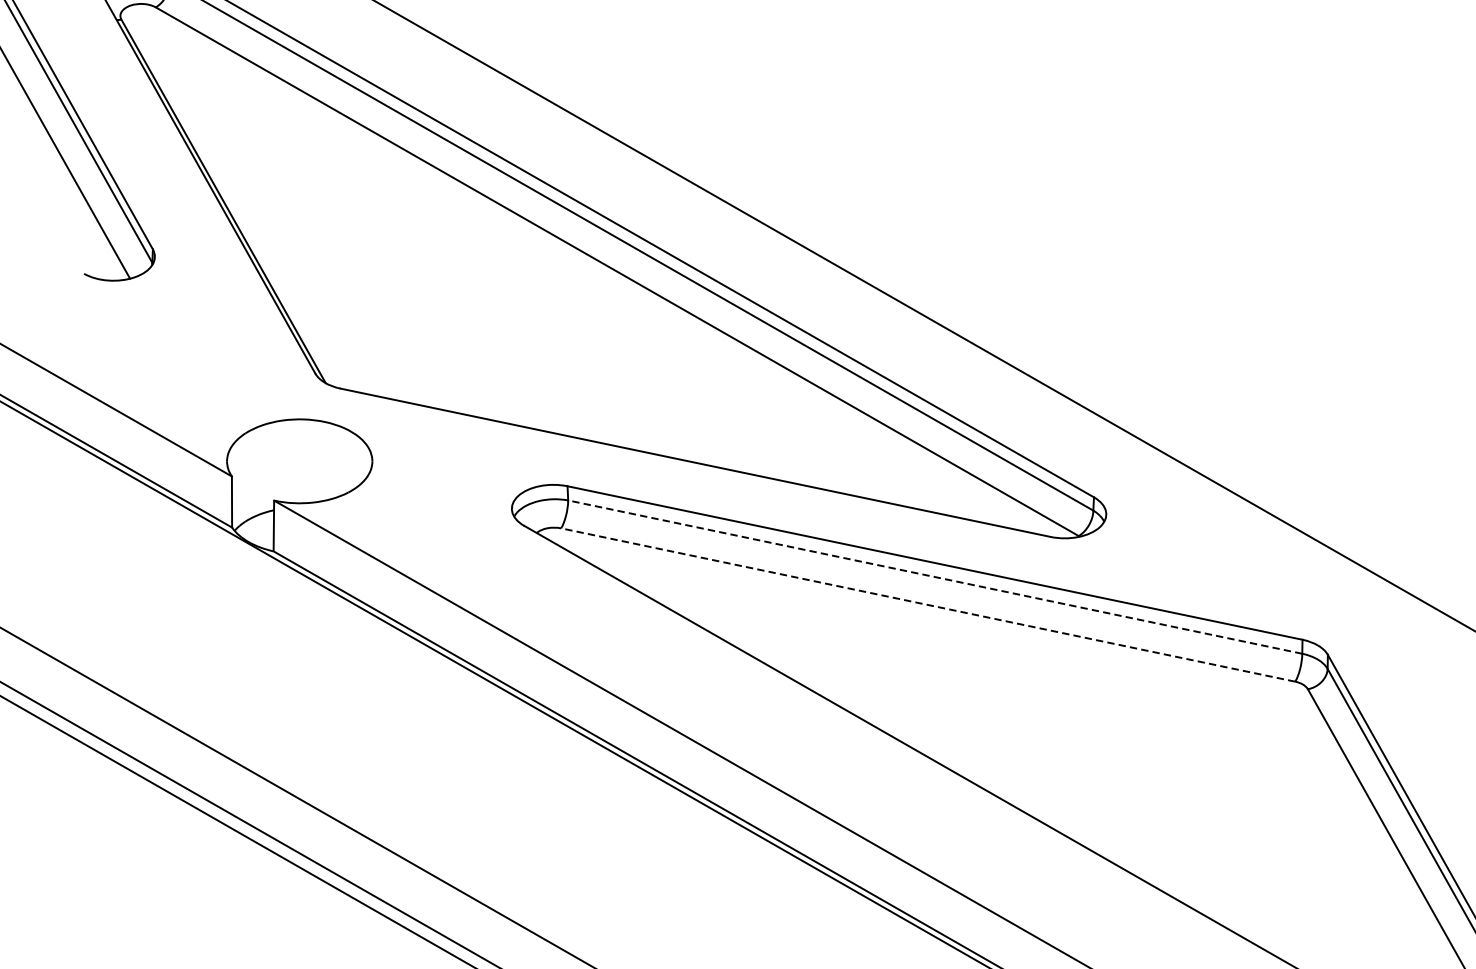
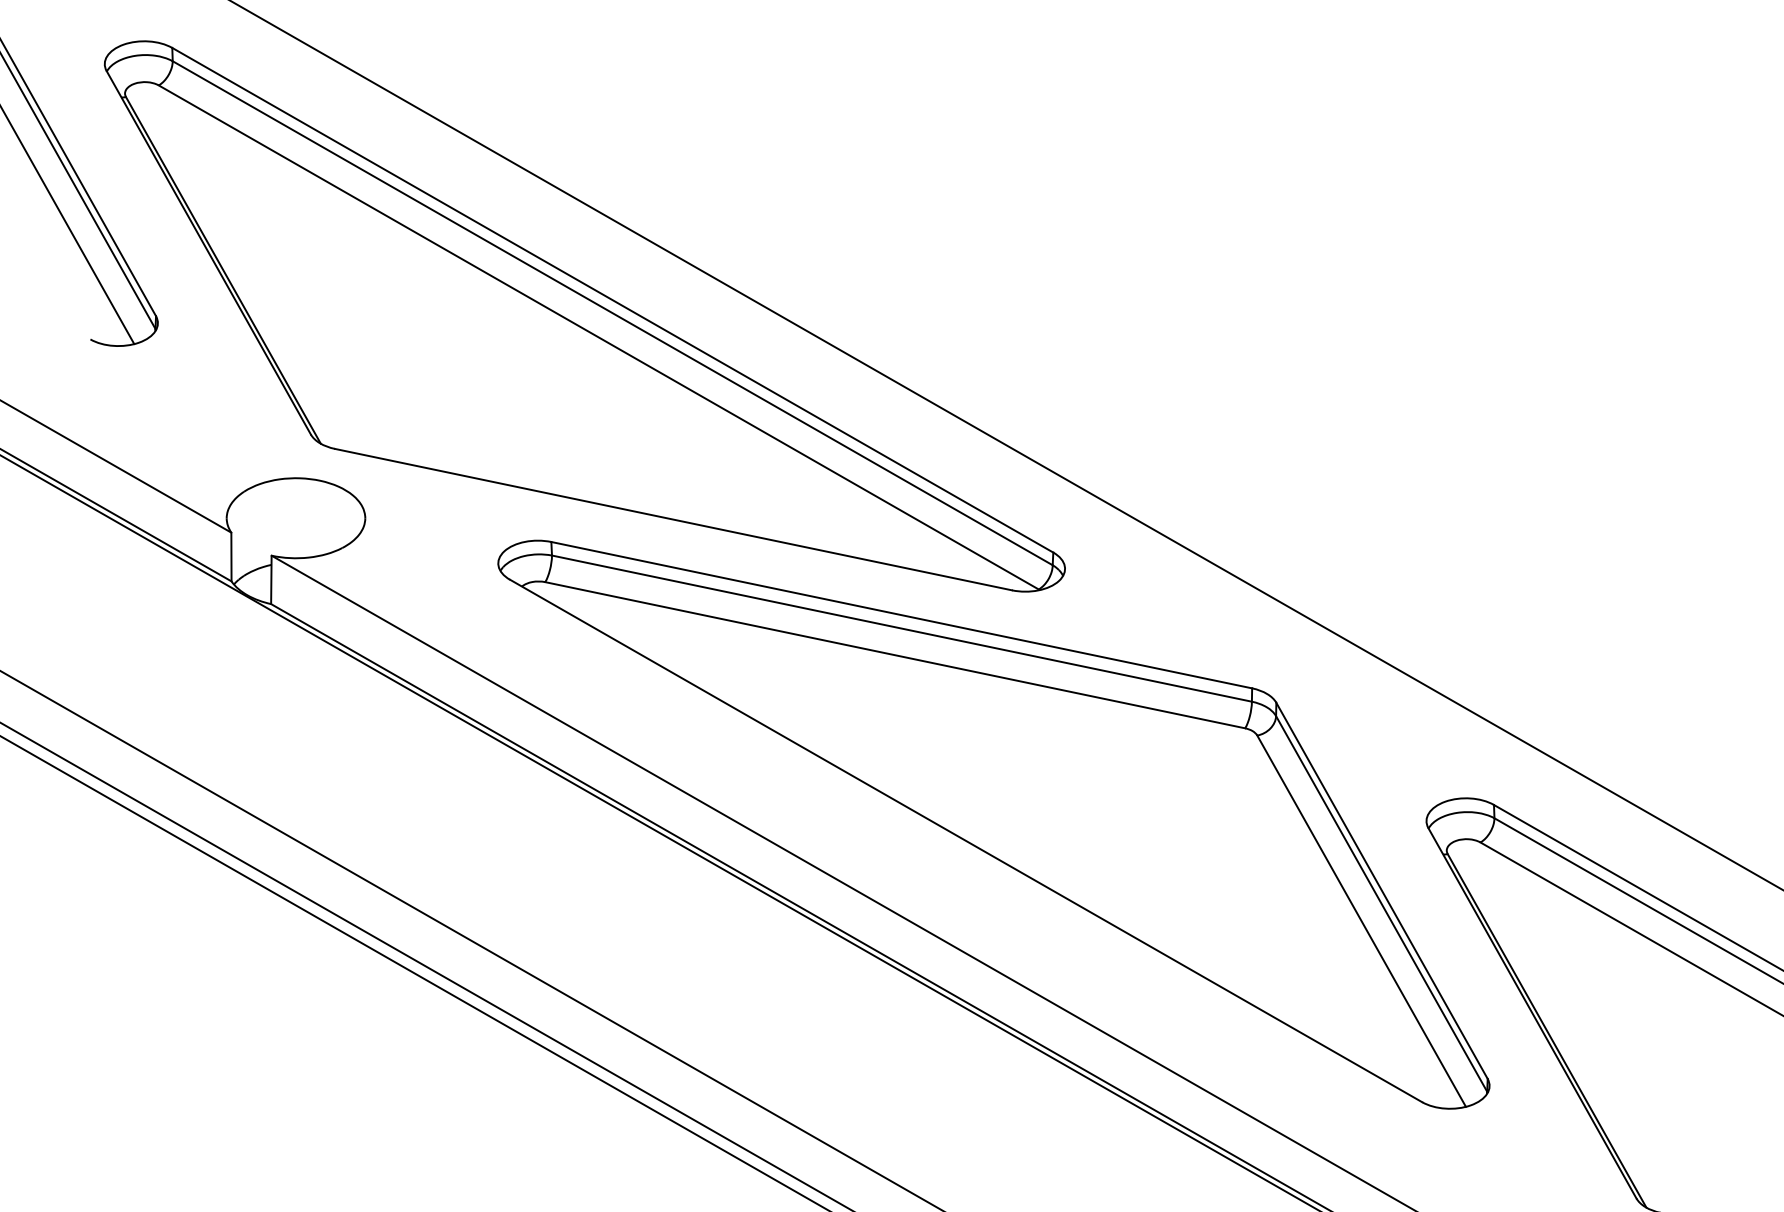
line: (934, 576) -> (901, 628), dashed -> solid
line: (928, 605) -> (895, 655), dashed -> solid

